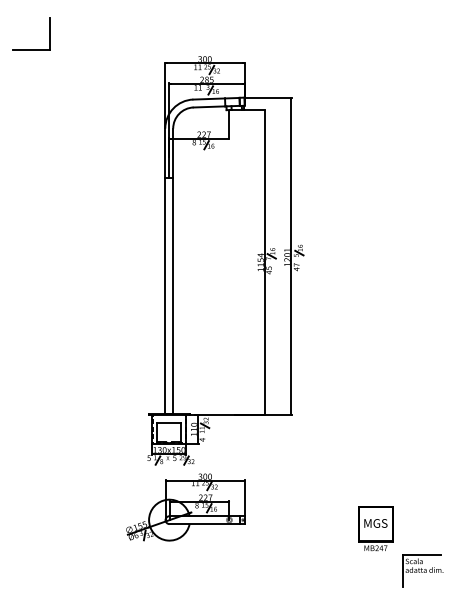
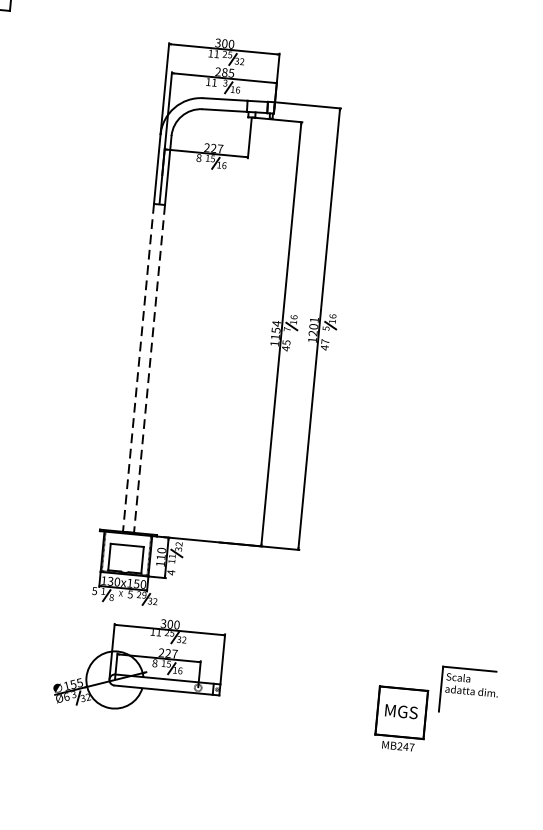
line: (165, 296) -> (138, 368), solid -> dashed
line: (173, 296) -> (149, 369), solid -> dashed
part: (422, 570) -> (468, 691), moved

